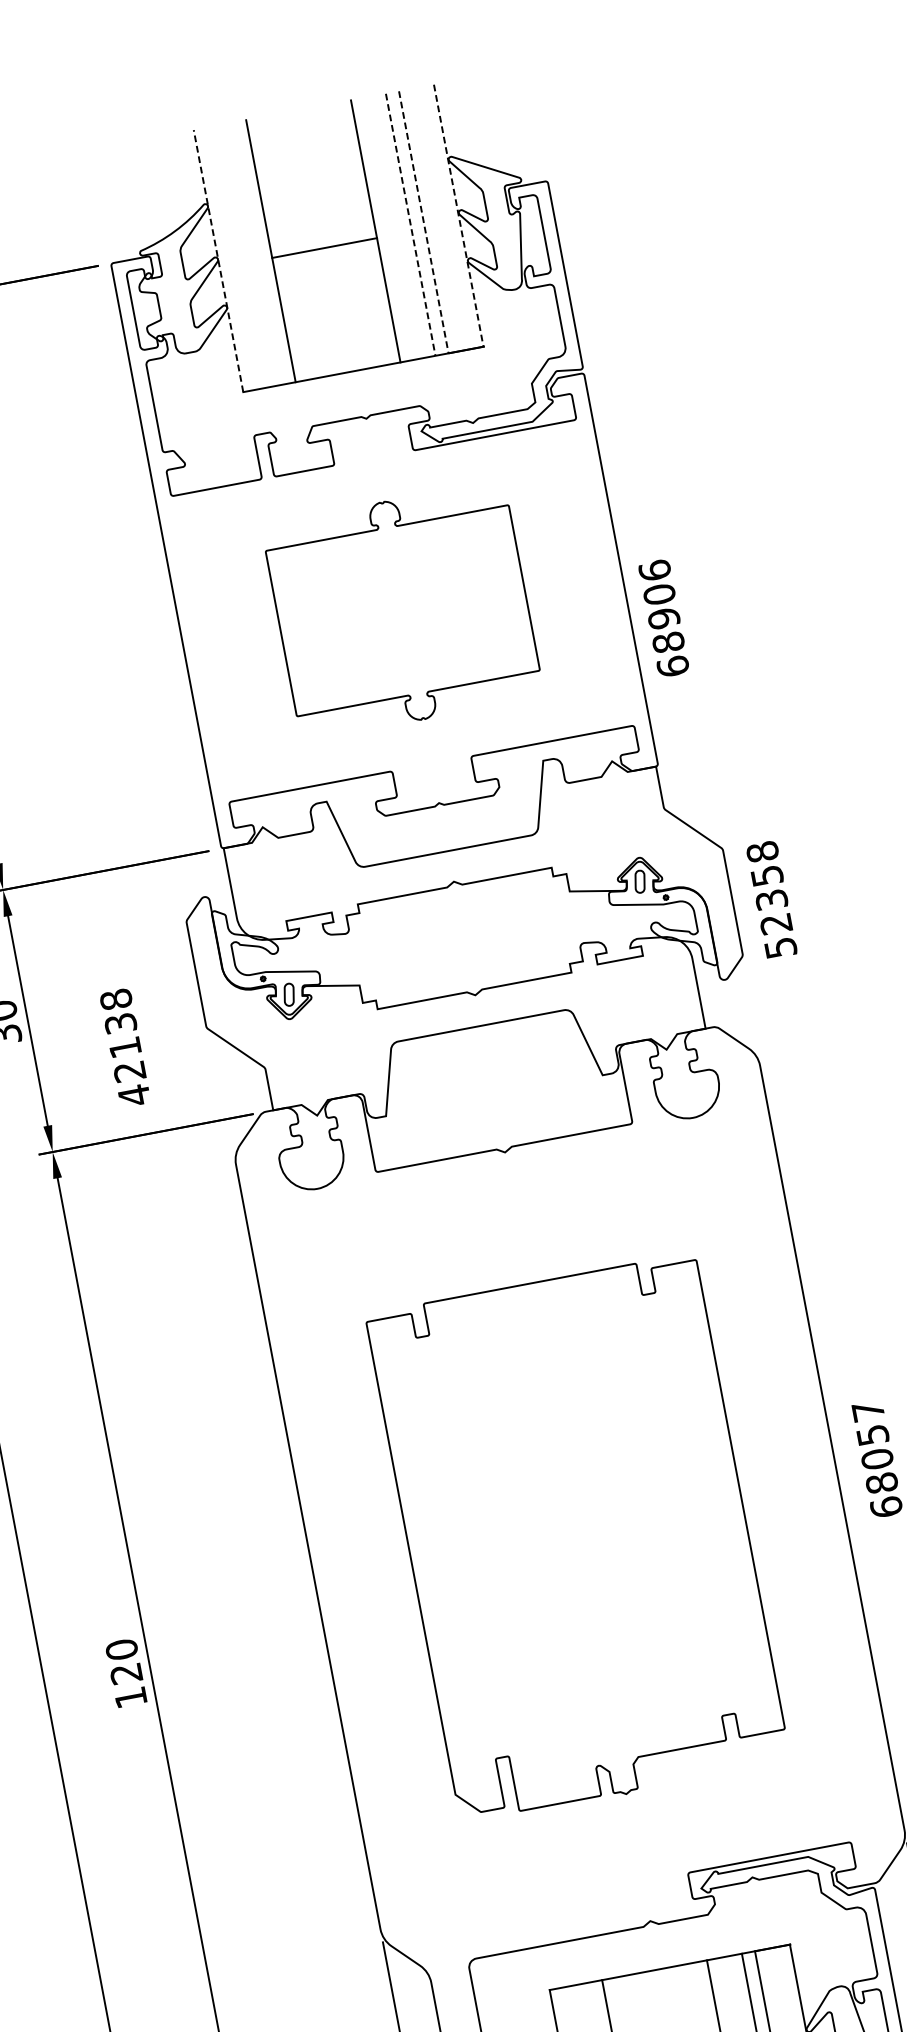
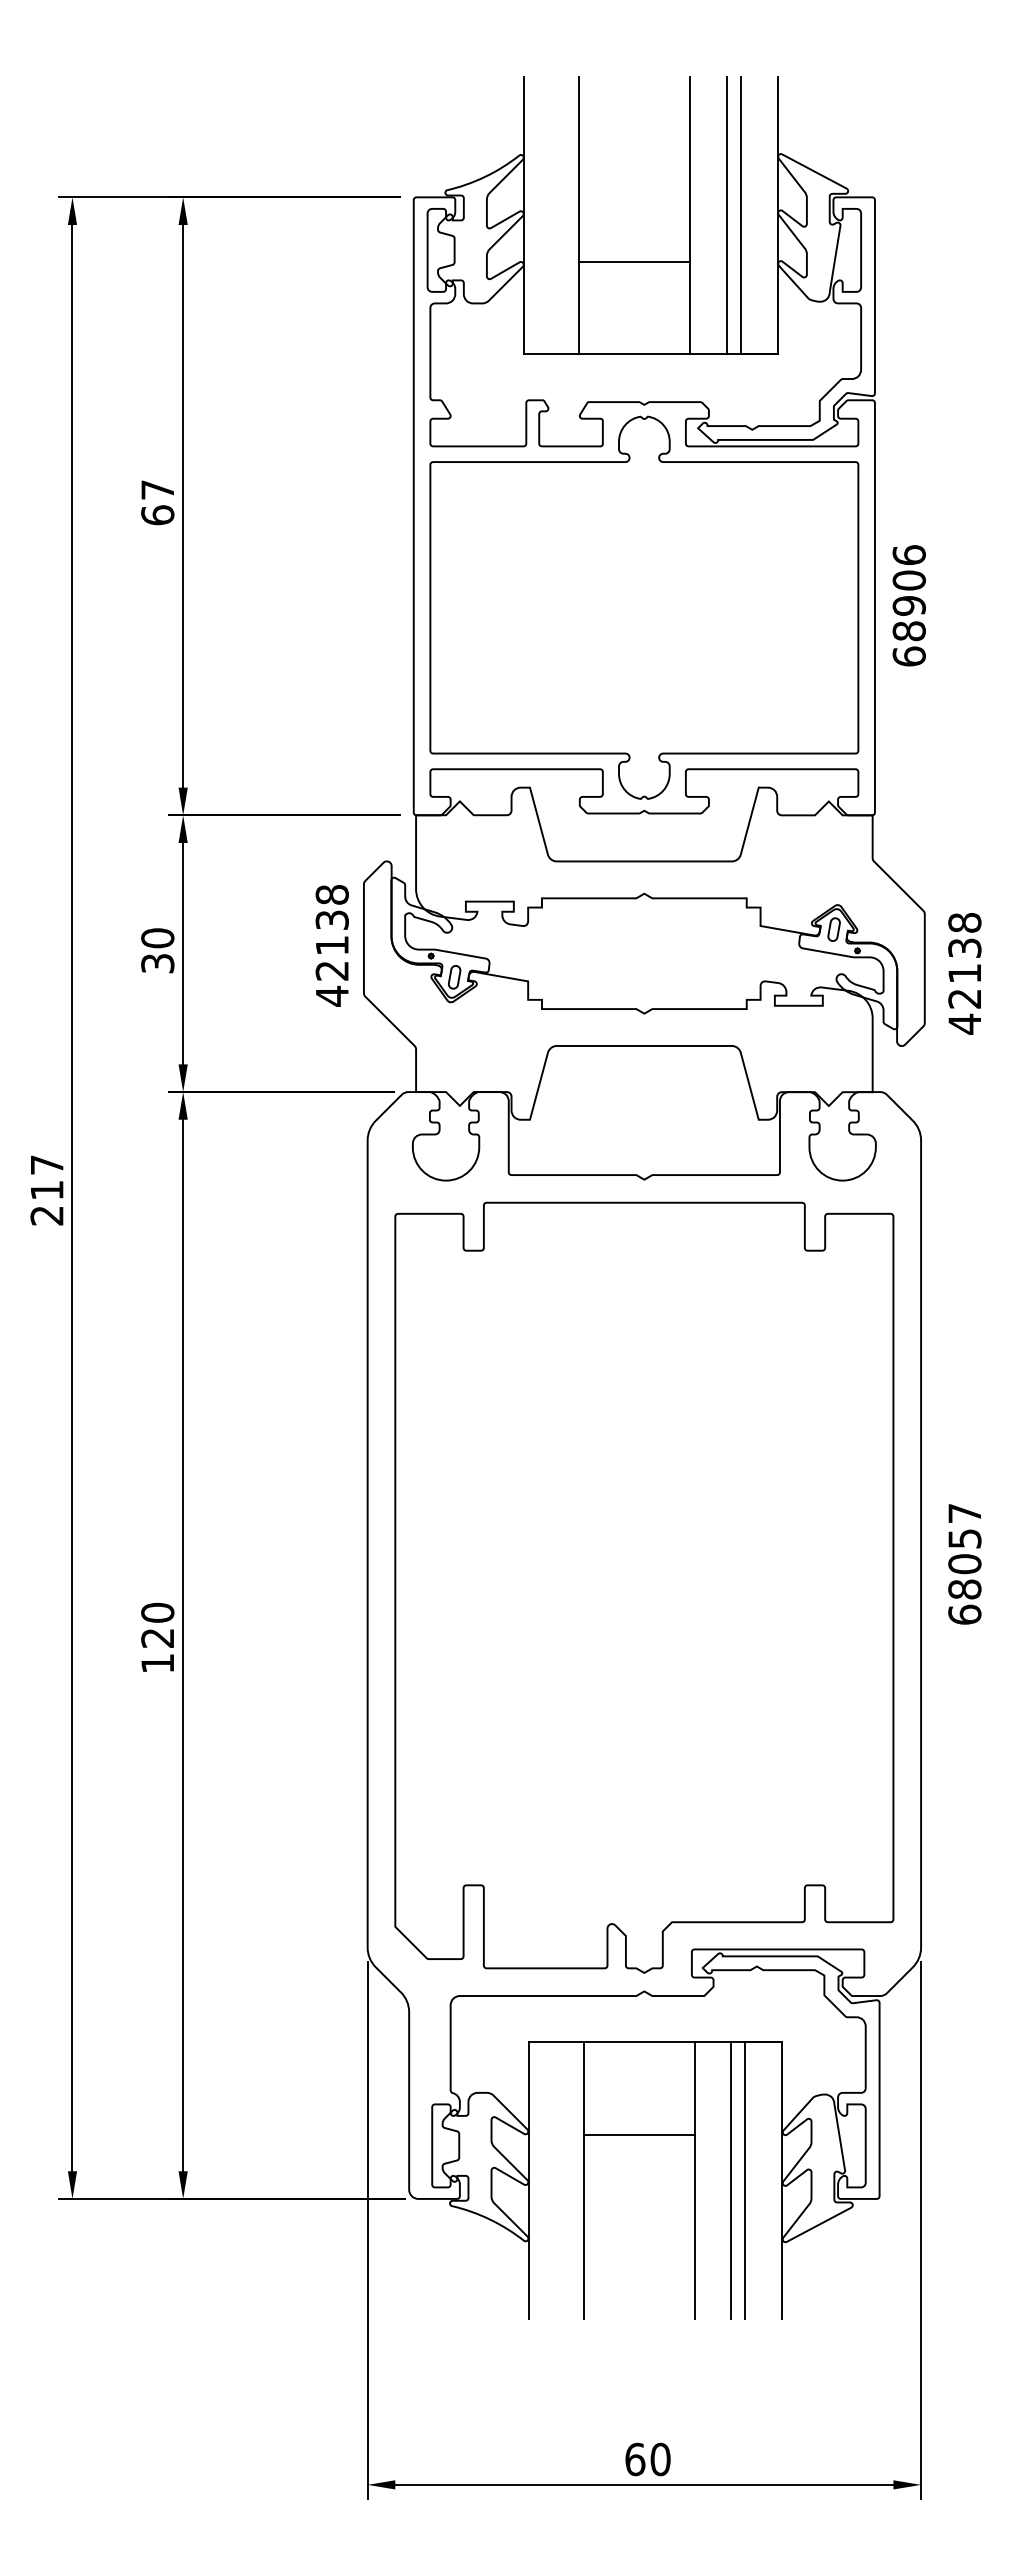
line: (458, 216) -> (777, 216), dashed -> solid
line: (423, 223) -> (740, 216), dashed -> solid
line: (410, 225) -> (726, 216), dashed -> solid
line: (324, 247) -> (634, 261), moved
line: (218, 261) -> (523, 215), dashed -> solid
part: (402, 610) -> (644, 607), size x1.67
text: (663, 618) -> (908, 605), moved
text: (773, 912) -> (964, 986), 52358 -> 42138
text: (124, 1047) -> (331, 945), moved
part: (578, 1538) -> (644, 1587), size x1.43

